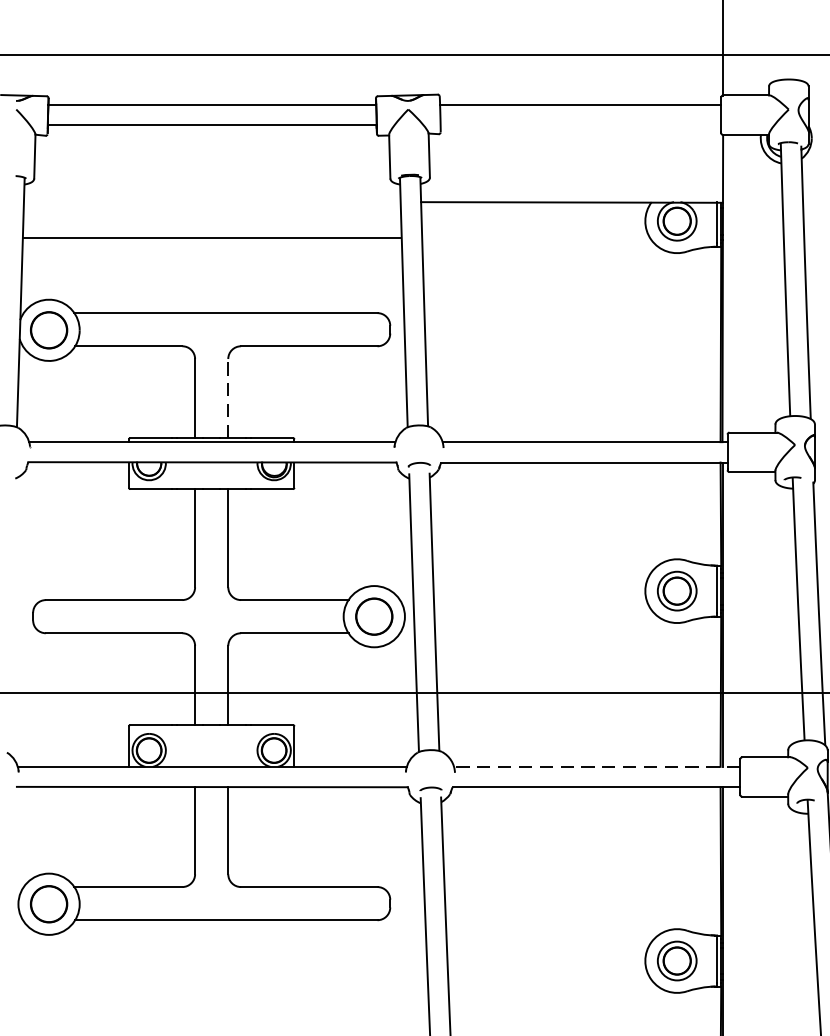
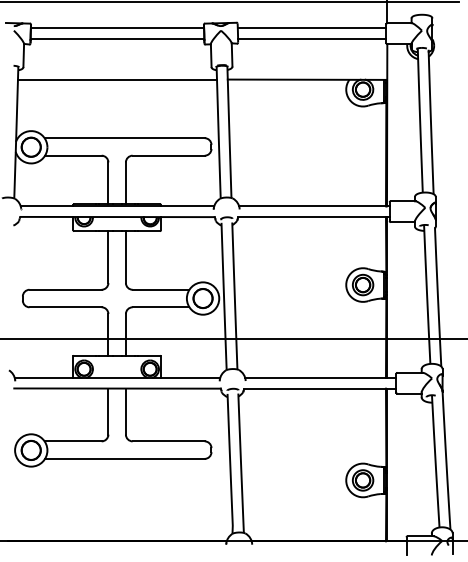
line: (581, 126) -> (312, 39), added
line: (212, 237) -> (117, 79), moved
line: (227, 398) -> (125, 183), dashed -> solid
line: (596, 766) -> (320, 377), dashed -> solid

